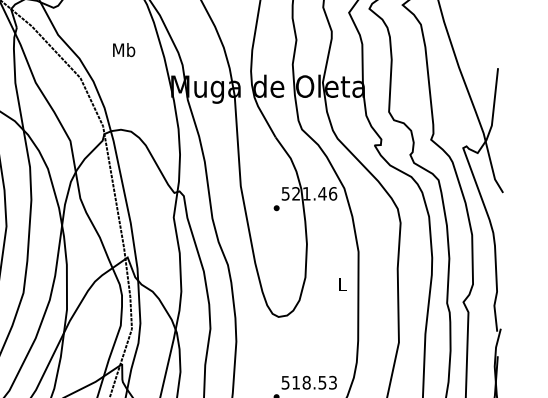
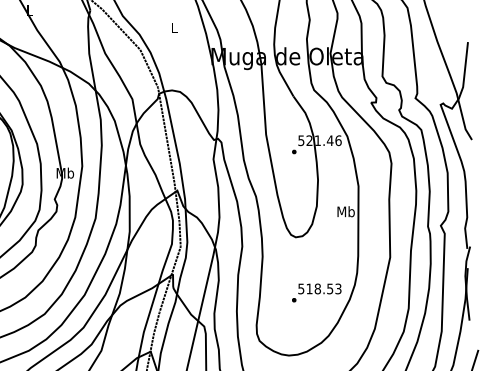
text: (124, 49) -> (174, 27), Mb -> L
text: (341, 284) -> (345, 211), L -> Mb

